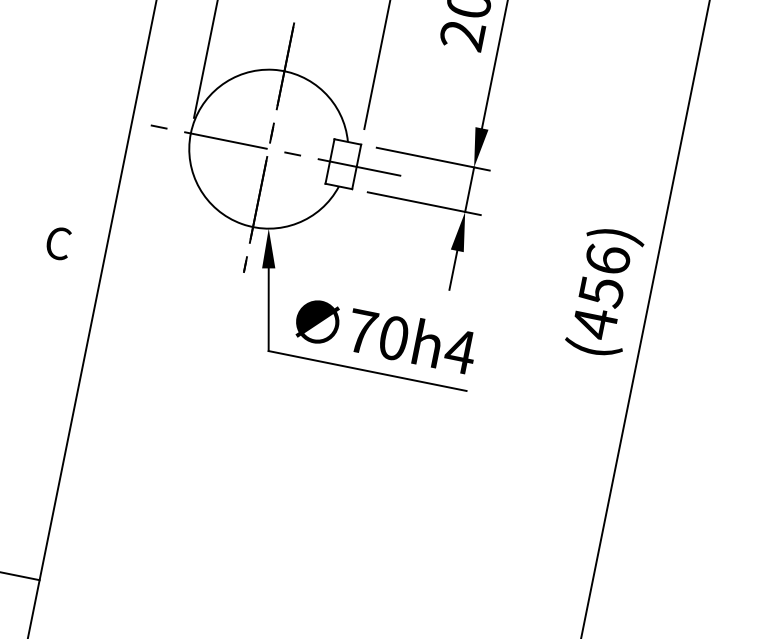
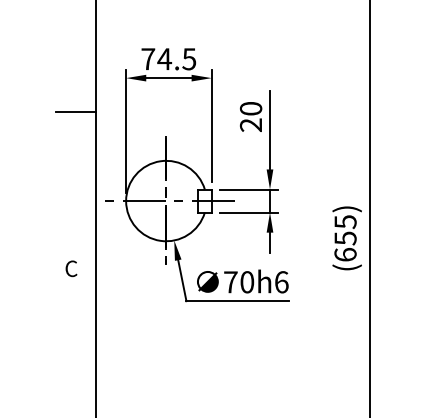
text: (601, 291) -> (345, 238), (456) -> (655)
text: (460, 351) -> (281, 282), h4 -> h6

